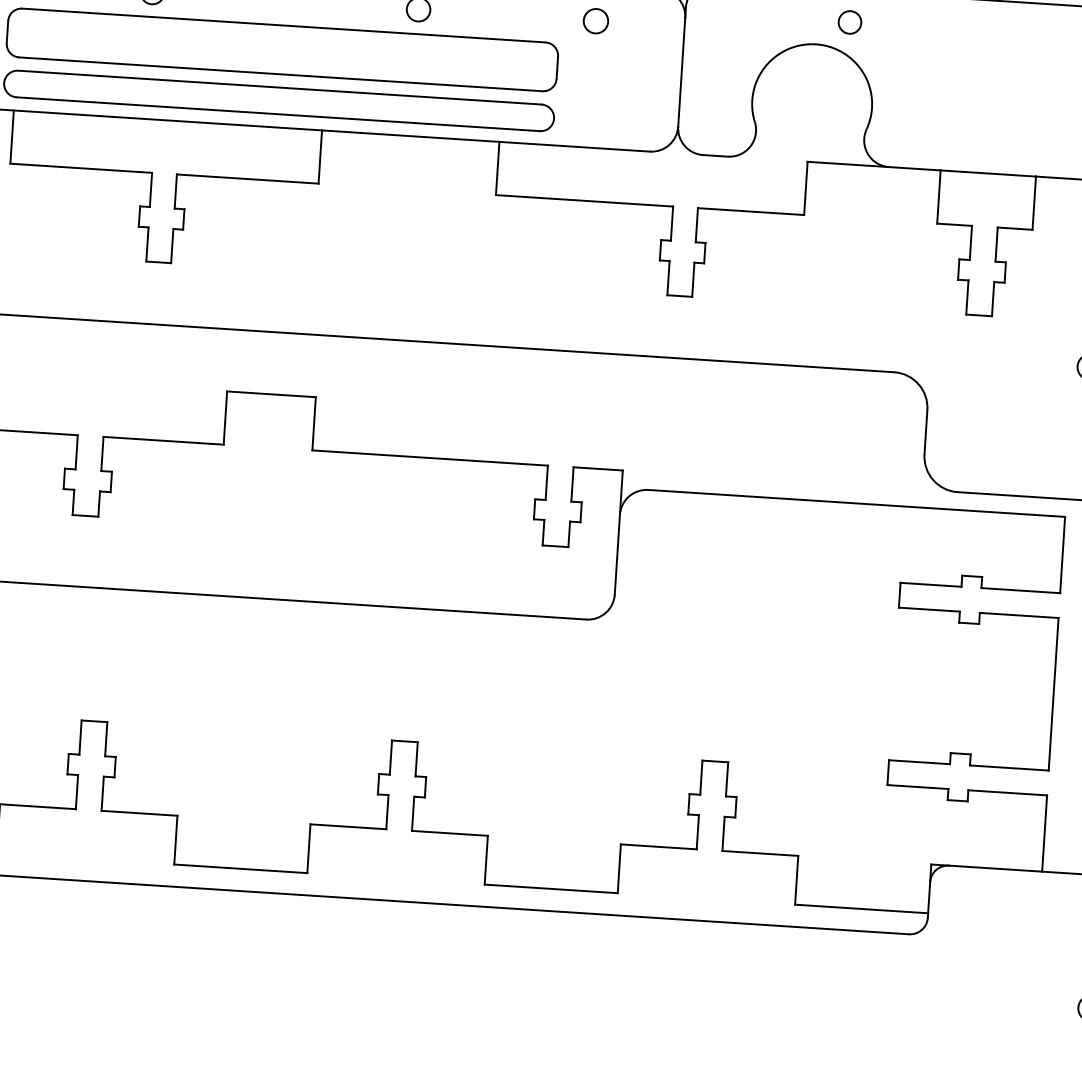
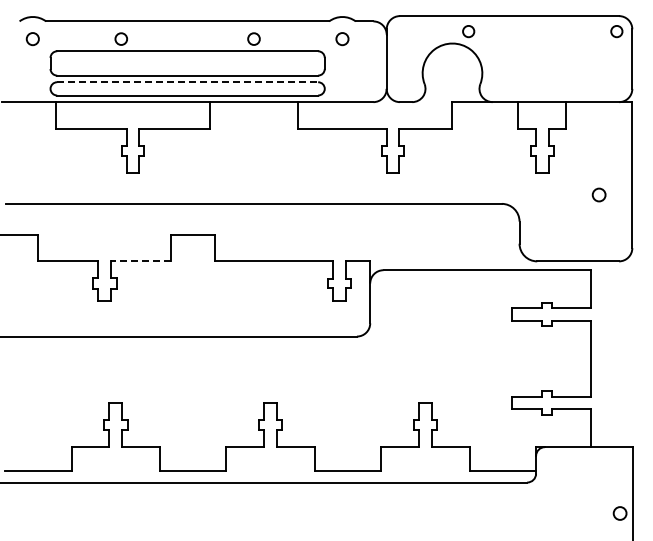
line: (281, 88) -> (188, 82), solid -> dashed
line: (164, 441) -> (141, 261), solid -> dashed

